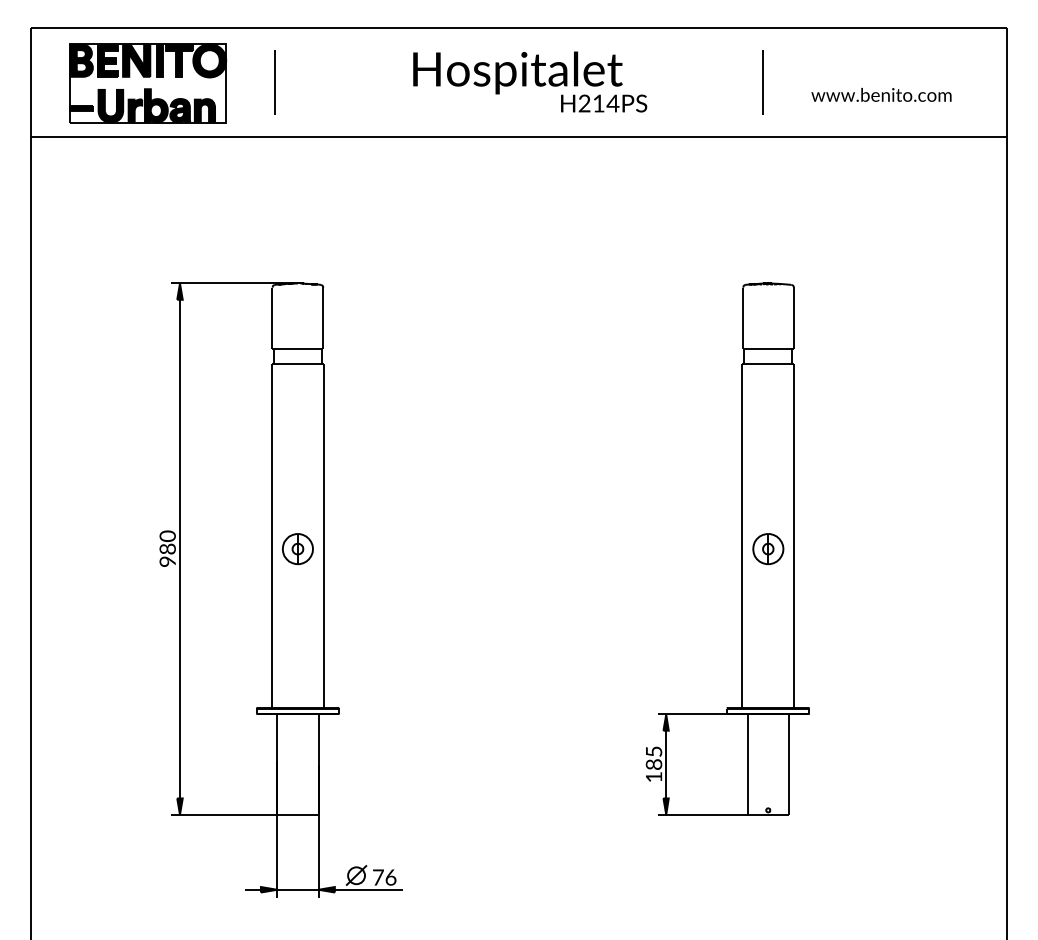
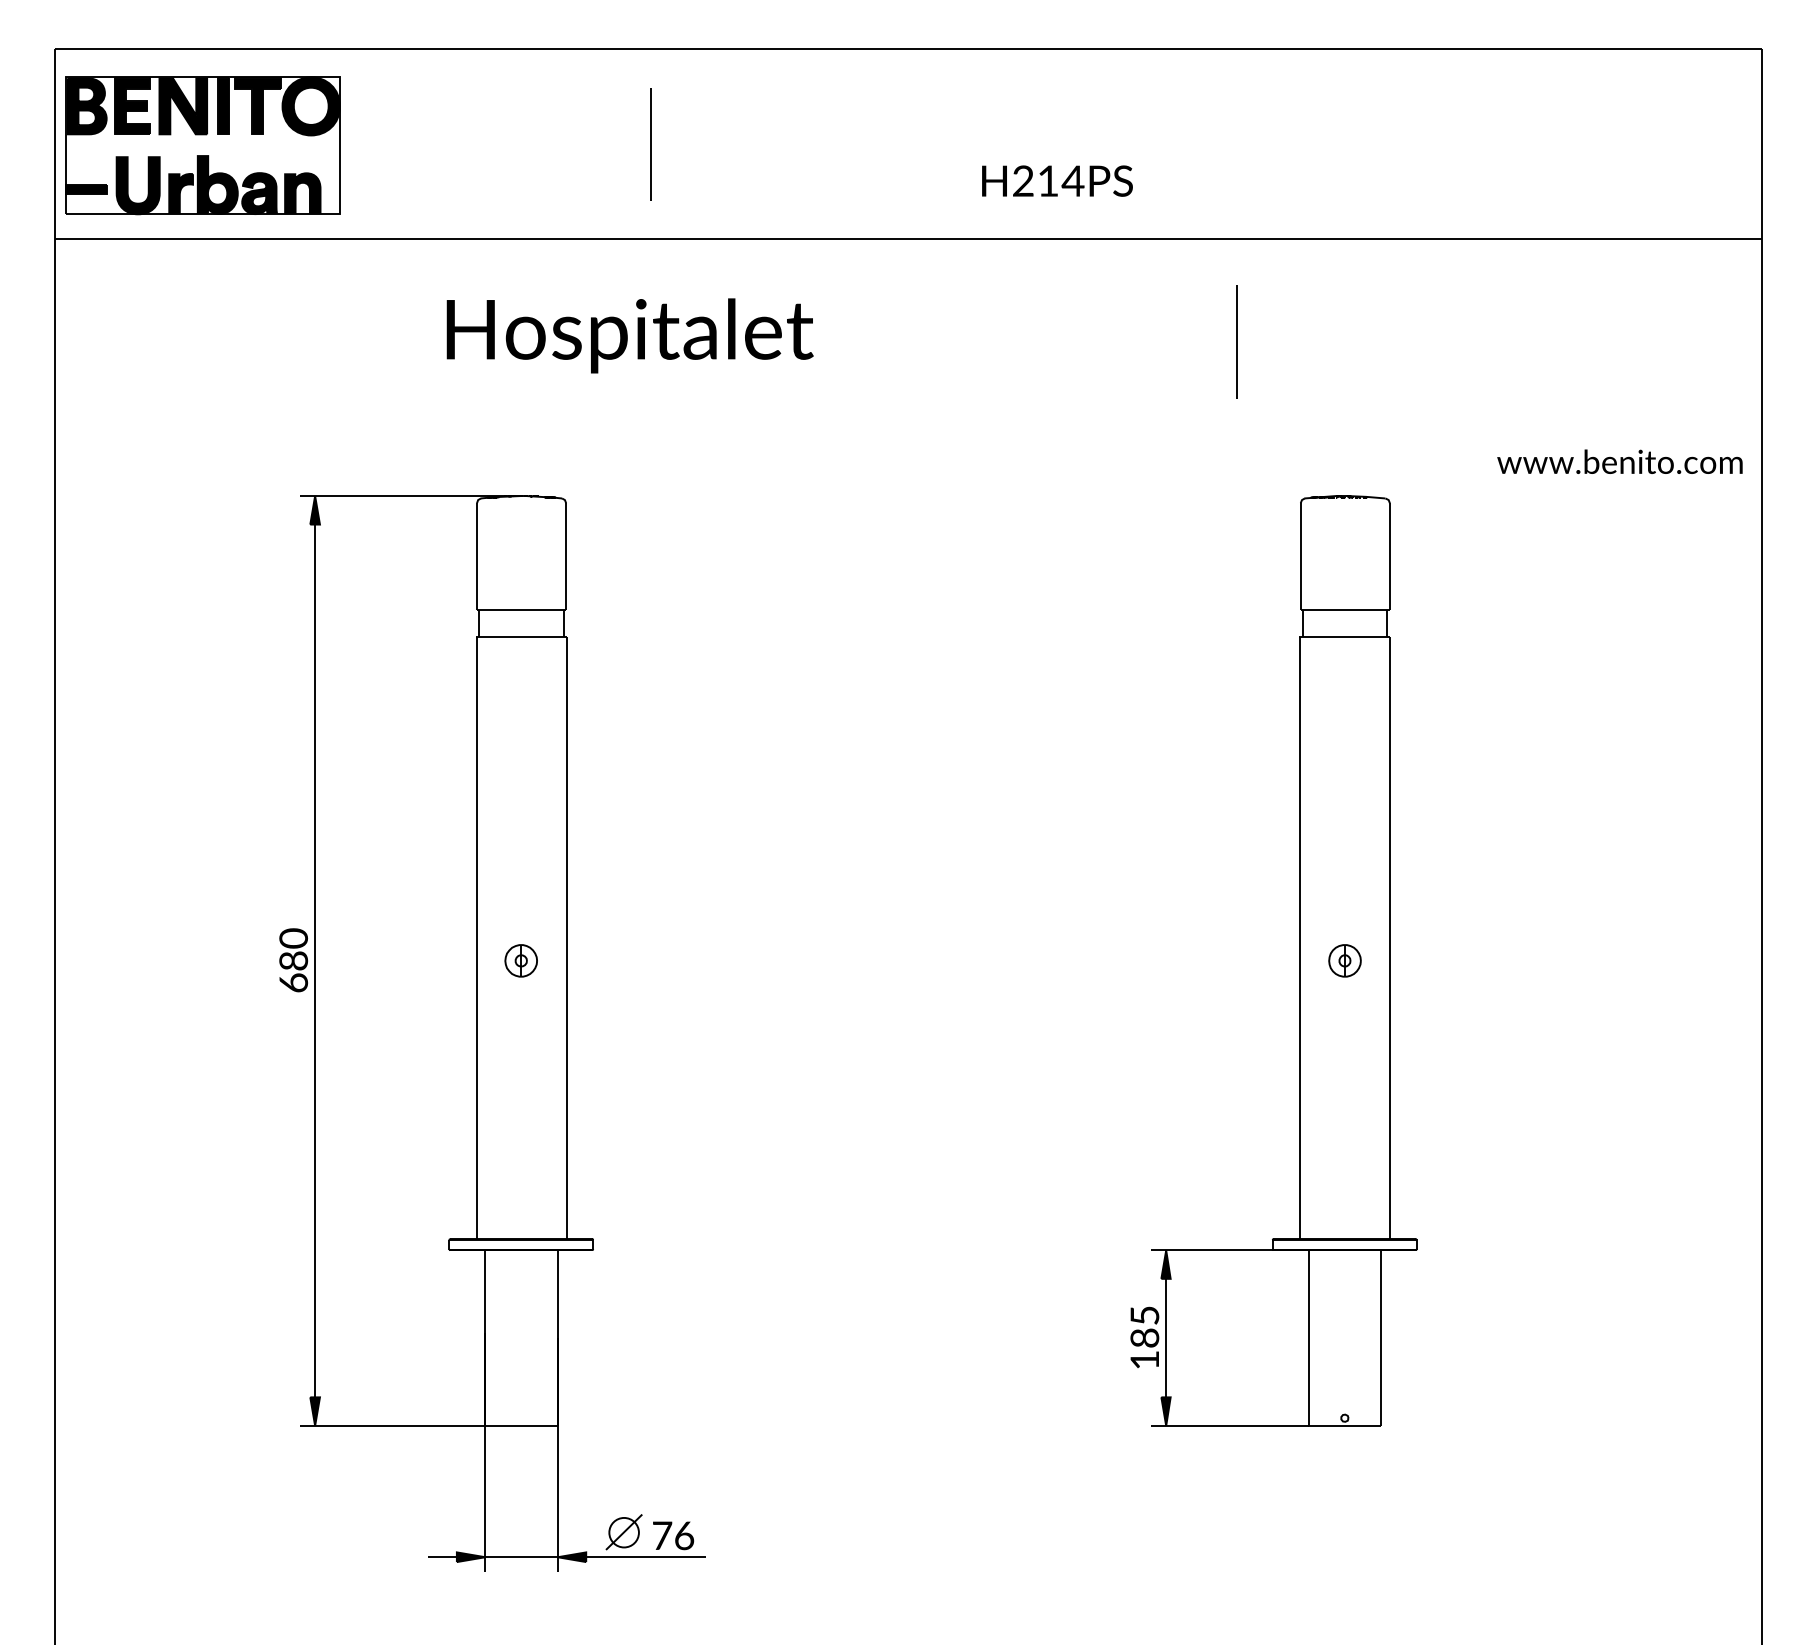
text: (517, 72) -> (629, 335), moved
line: (274, 82) -> (650, 144), moved
line: (762, 82) -> (1236, 342), moved
part: (148, 83) -> (204, 146), moved
text: (881, 94) -> (1619, 461), moved
part: (297, 548) -> (520, 959), size x0.6
part: (768, 548) -> (1345, 959), size x0.6
text: (167, 561) -> (293, 982), 9 -> 6

